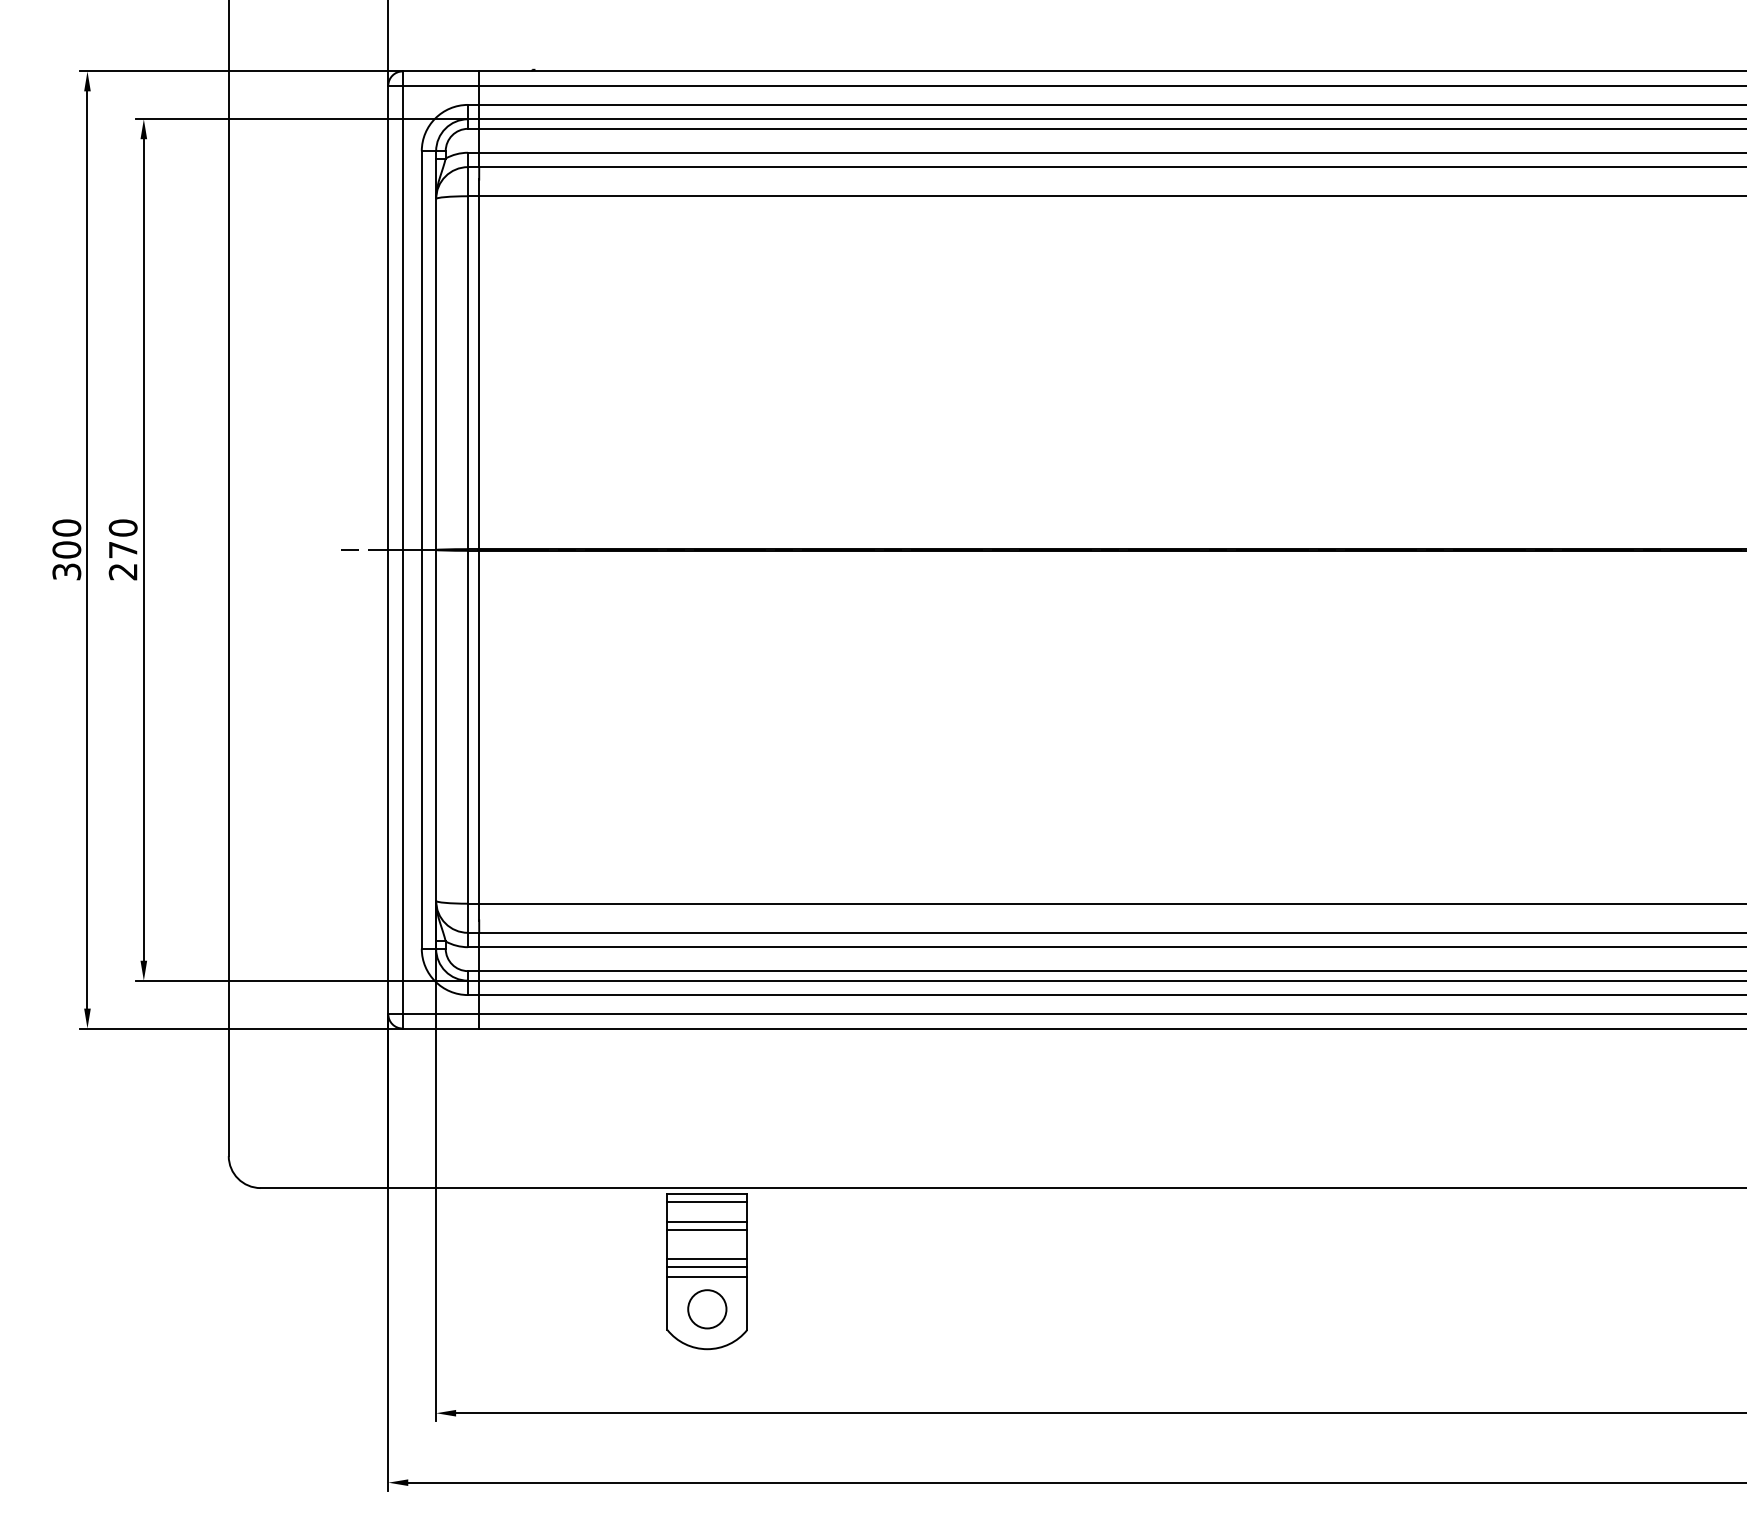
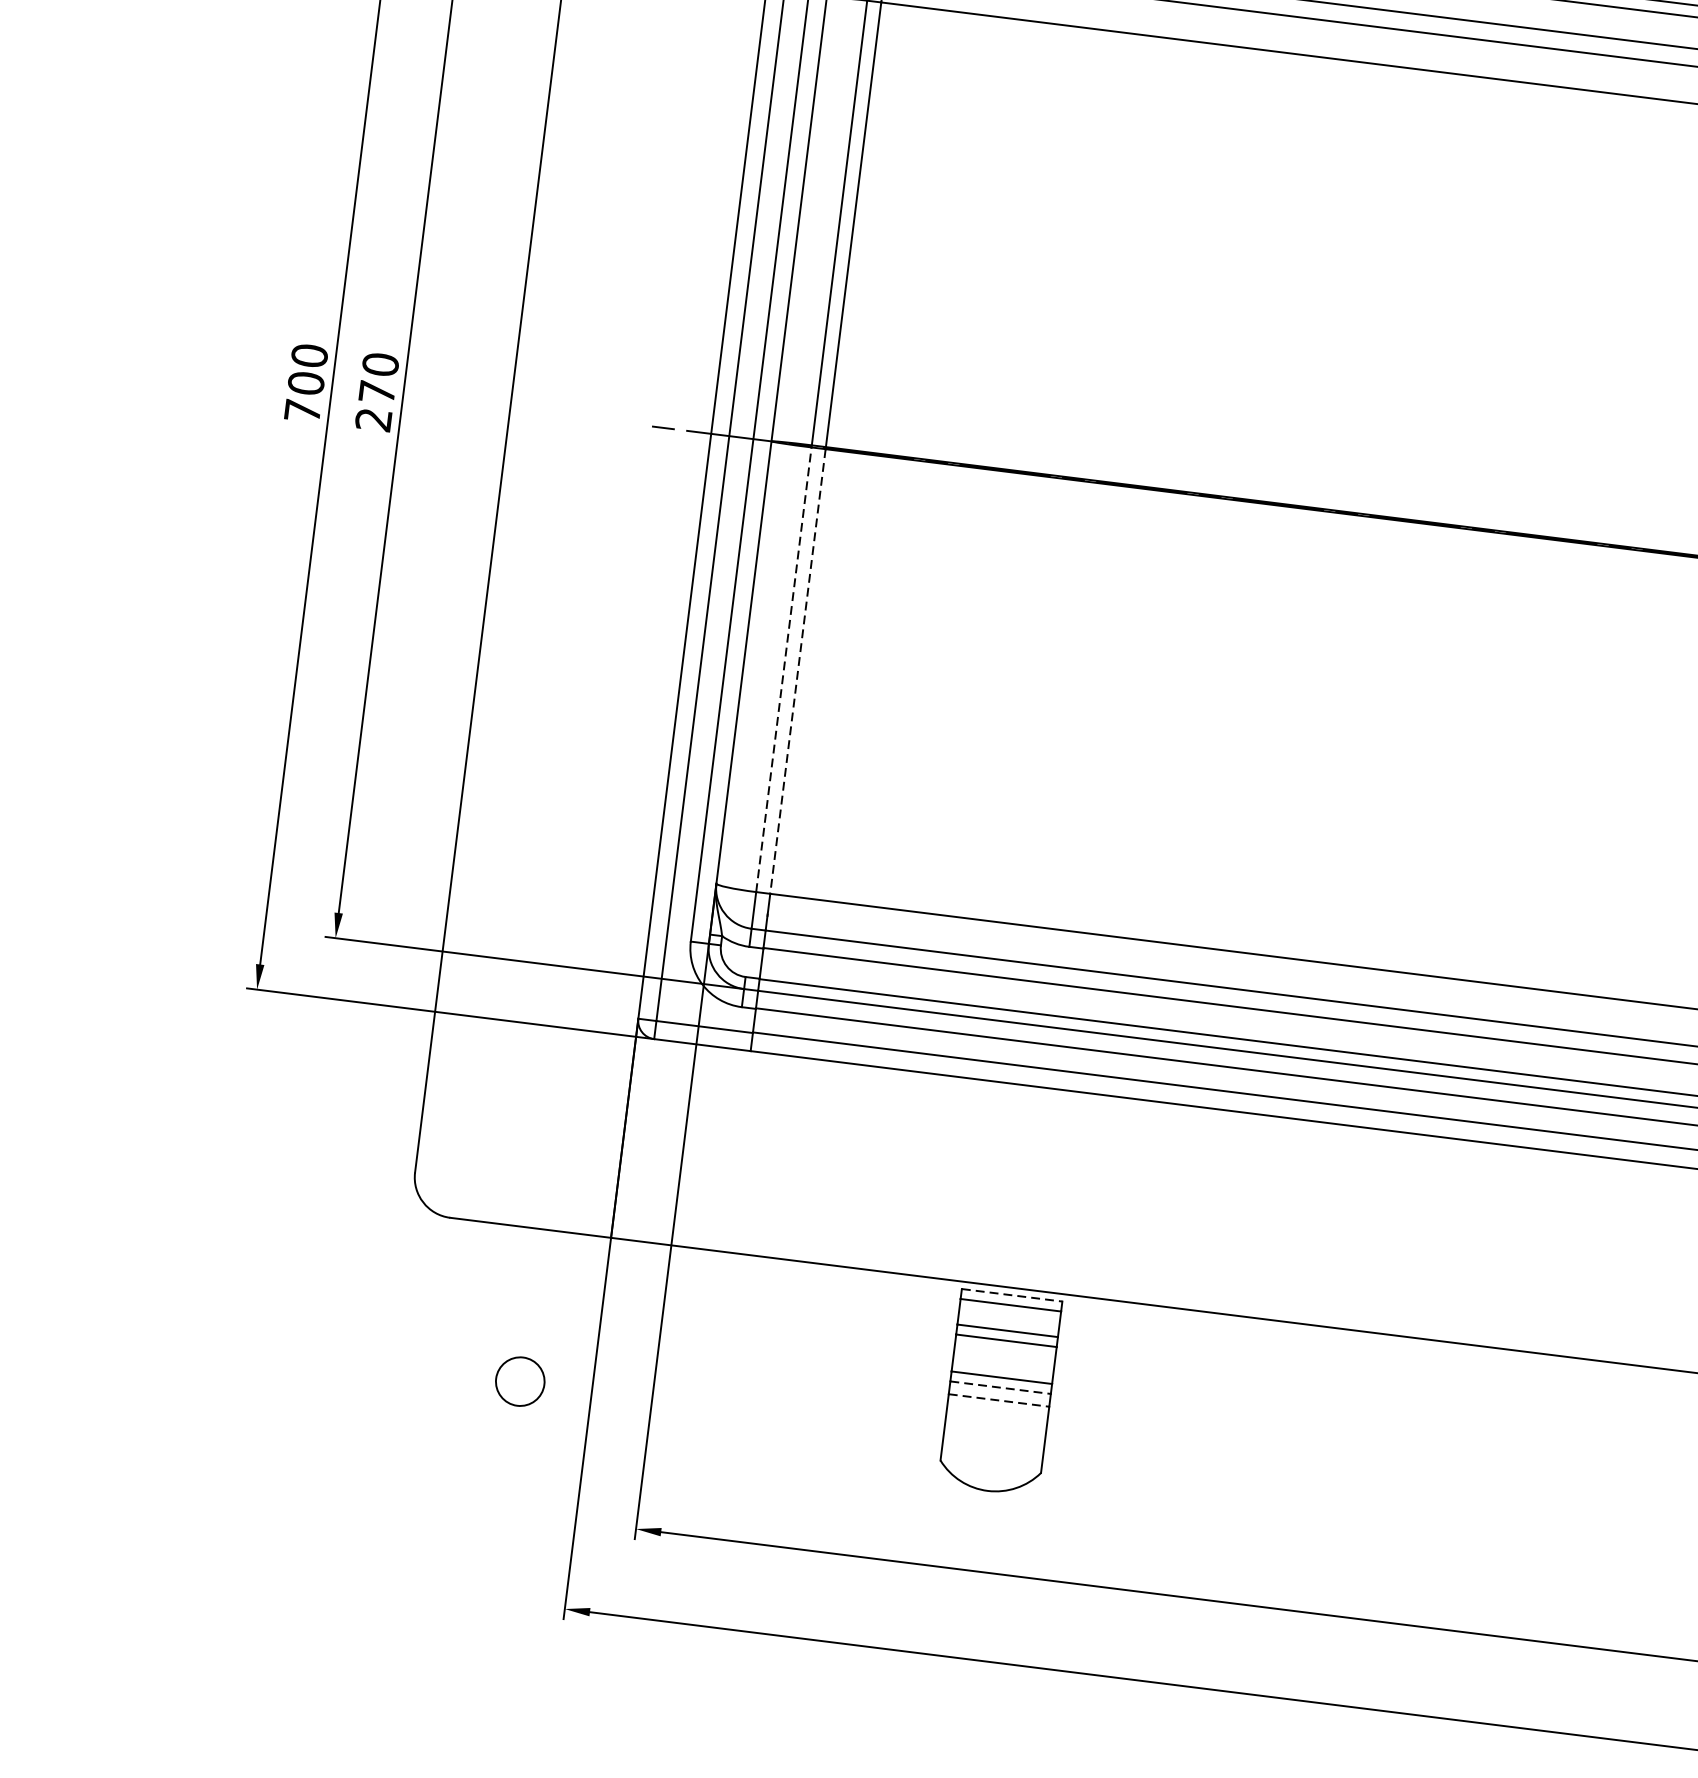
text: (66, 571) -> (302, 410), 300 -> 700
line: (468, 726) -> (784, 668), solid -> dashed
line: (479, 727) -> (798, 671), solid -> dashed
line: (707, 1193) -> (1012, 1294), solid -> dashed
line: (707, 1267) -> (1000, 1388), solid -> dashed
line: (707, 1277) -> (999, 1400), solid -> dashed
circle: (707, 1309) -> (520, 1381), moved

